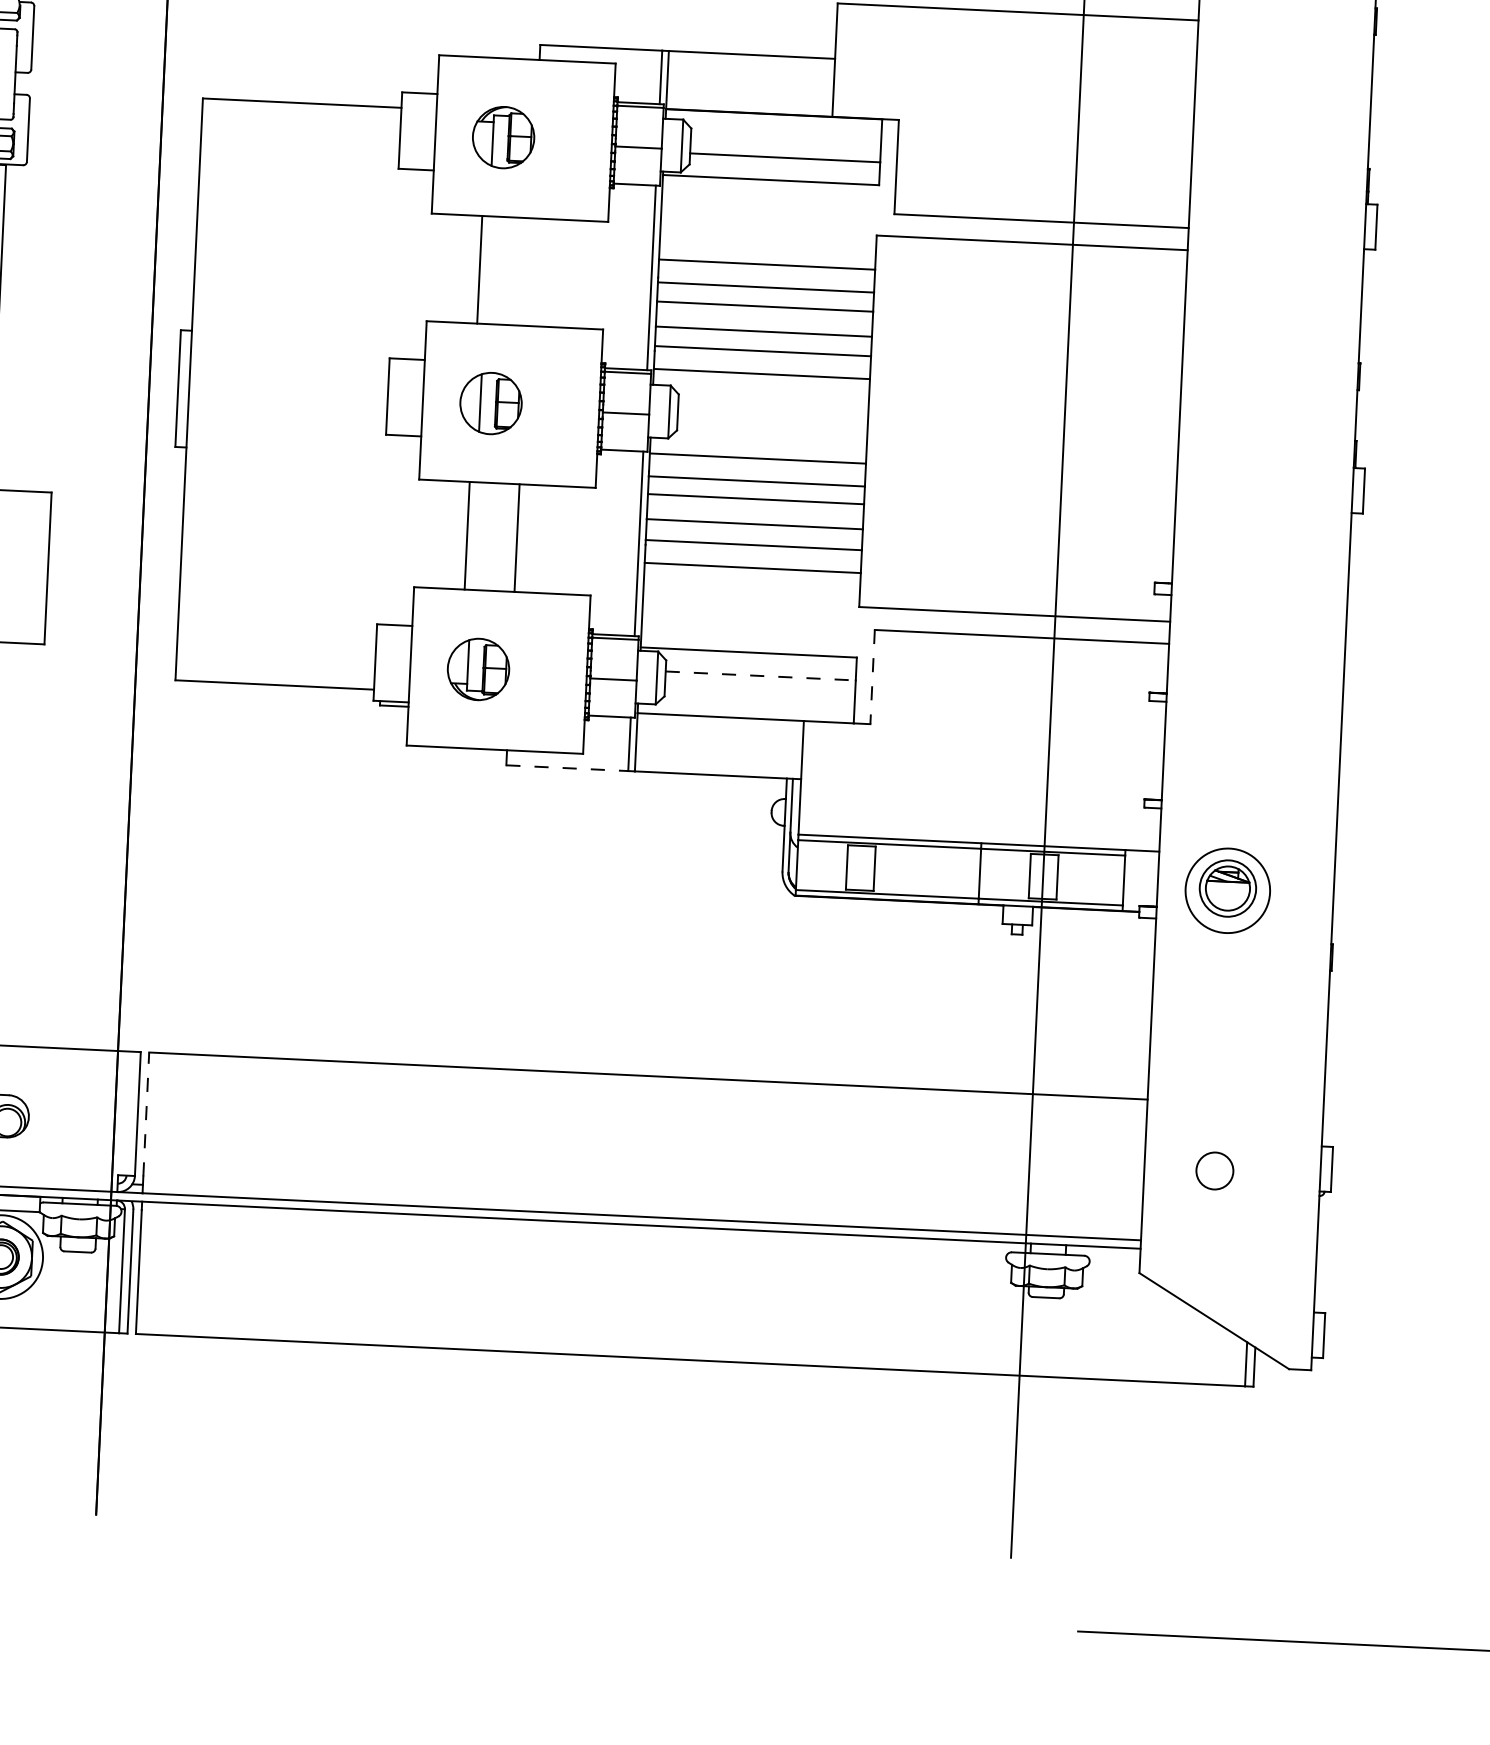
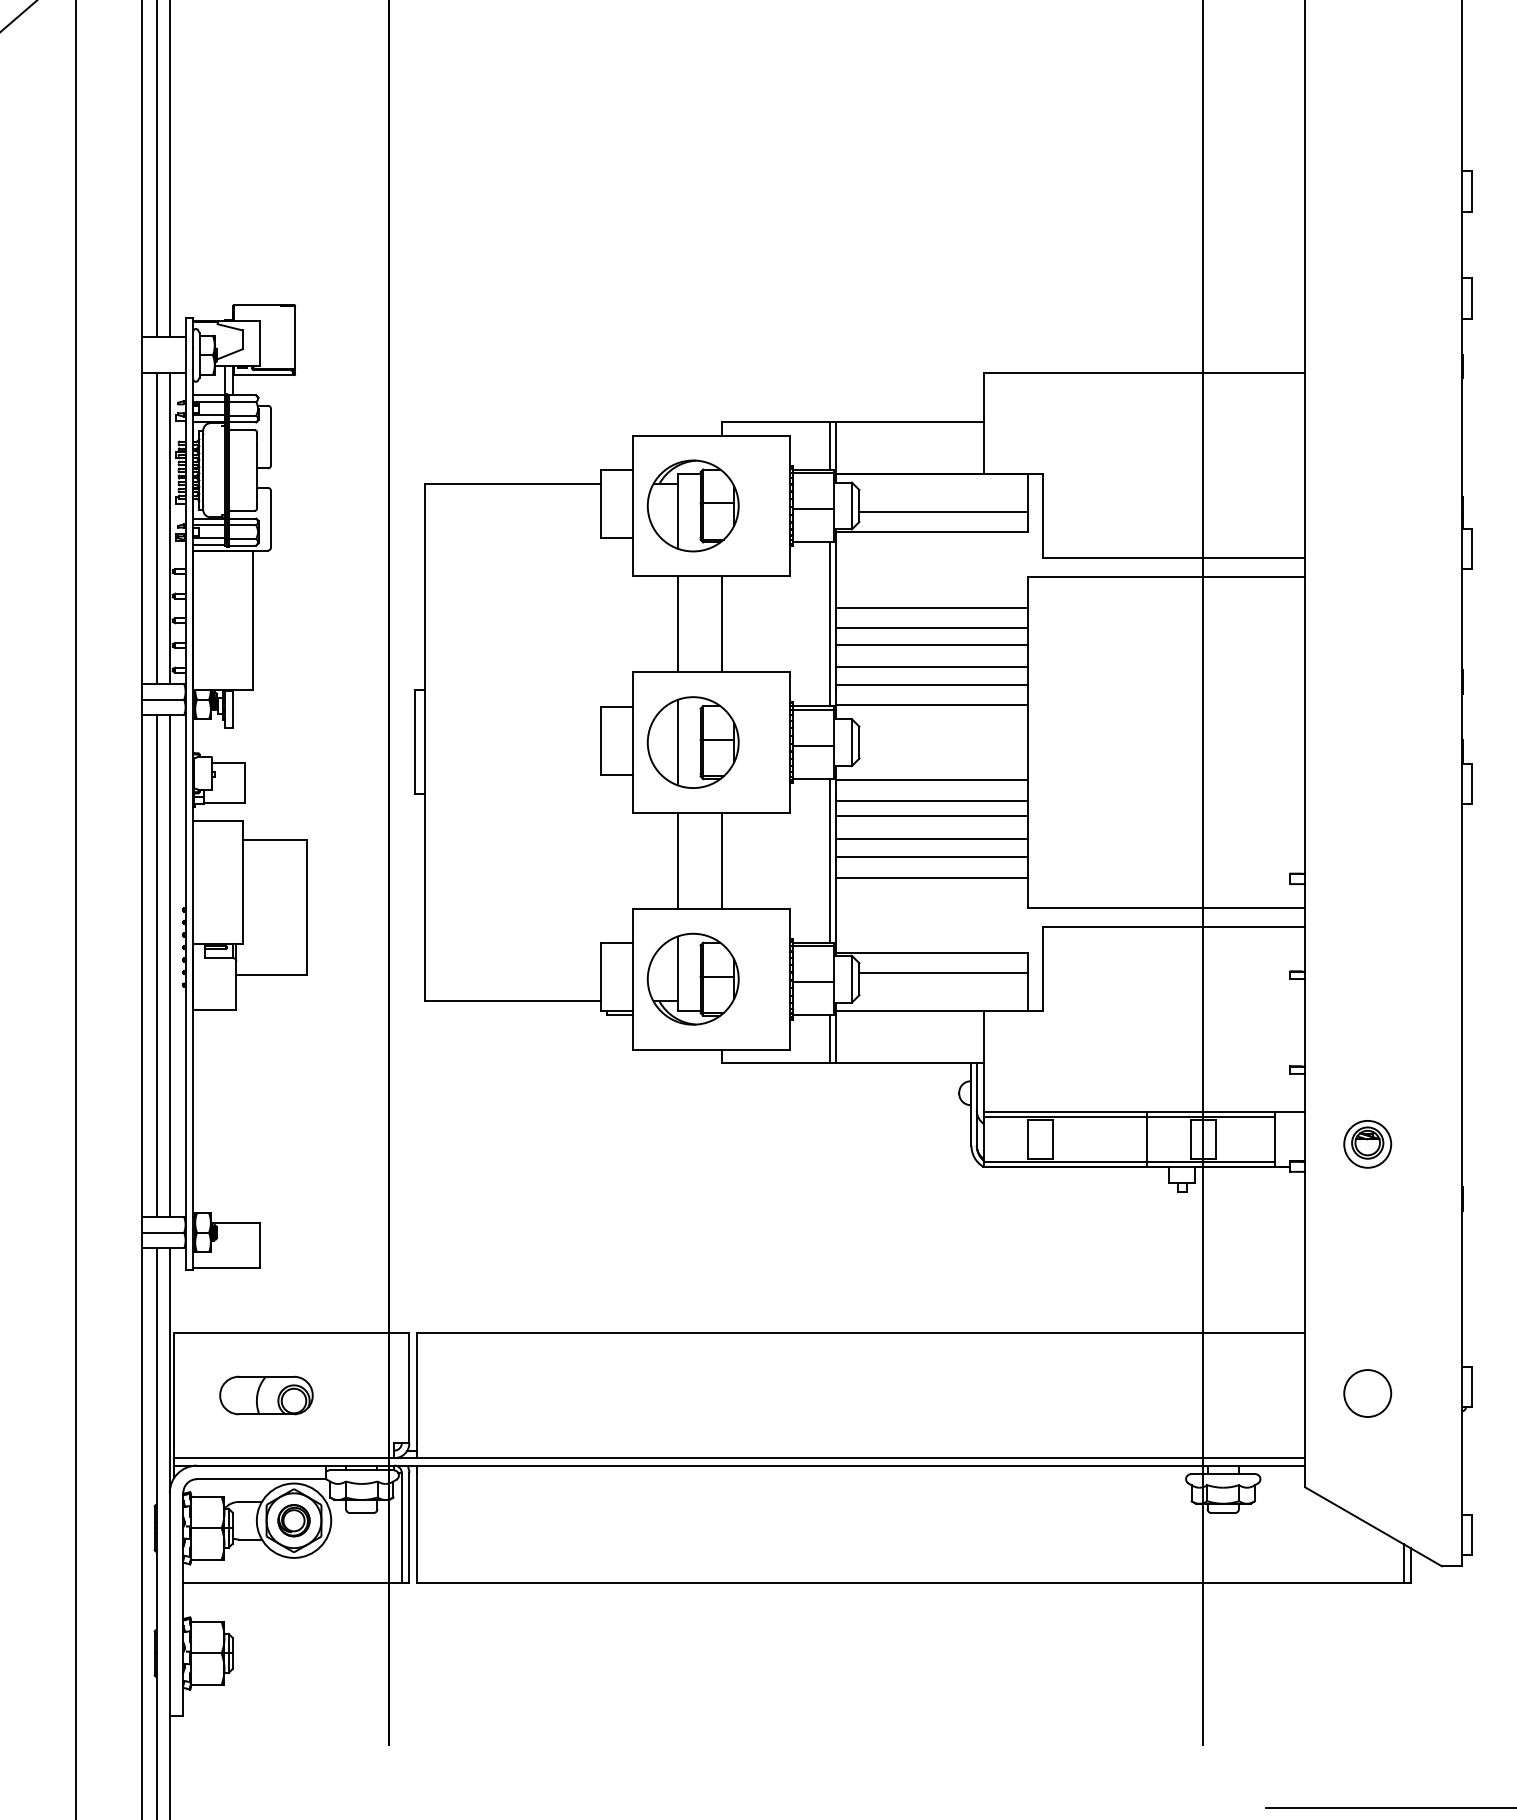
part: (502, 137) -> (692, 505), size x1.67
line: (529, 272) -> (721, 624), added
part: (490, 403) -> (692, 742), size x1.67
part: (477, 668) -> (692, 978), size x1.67
line: (760, 676) -> (943, 973), dashed -> solid
line: (872, 677) -> (1043, 969), dashed -> solid
line: (567, 768) -> (776, 1063), dashed -> solid
part: (1227, 891) -> (1367, 1144), size x0.62
line: (145, 1113) -> (416, 1387), dashed -> solid
circle: (1214, 1170) -> (1367, 1393), size x1.43

